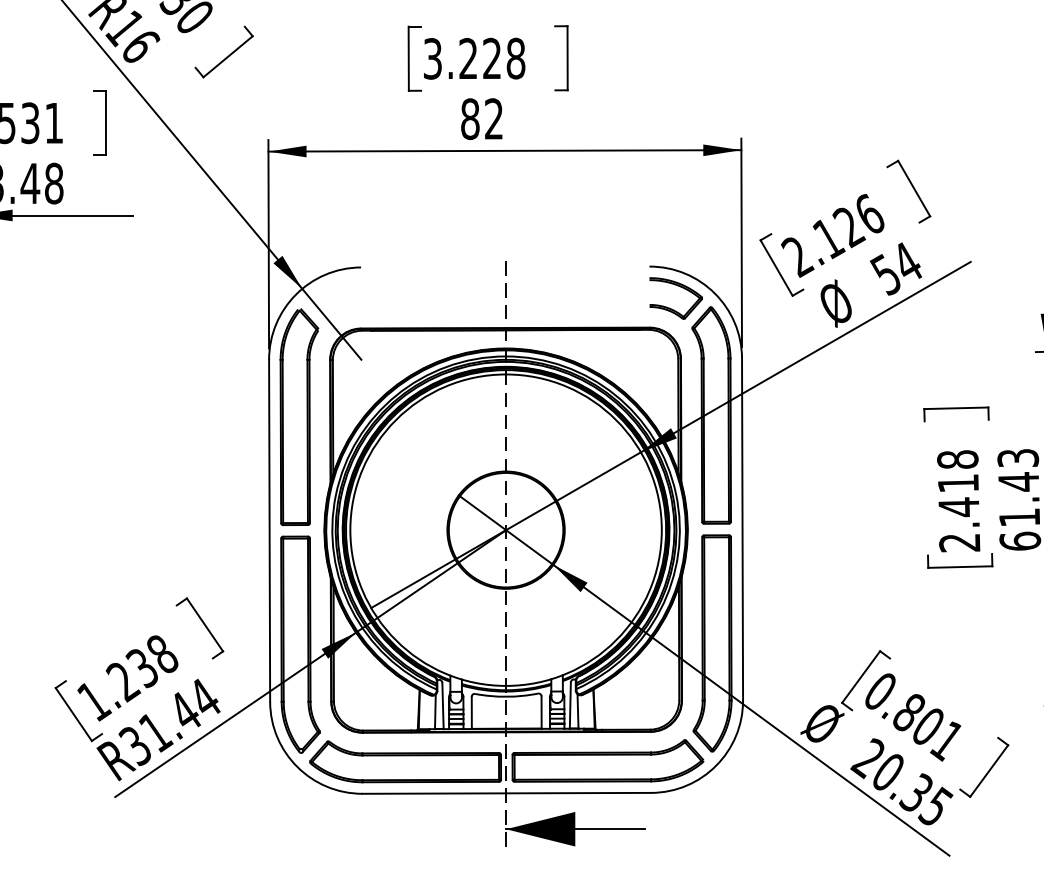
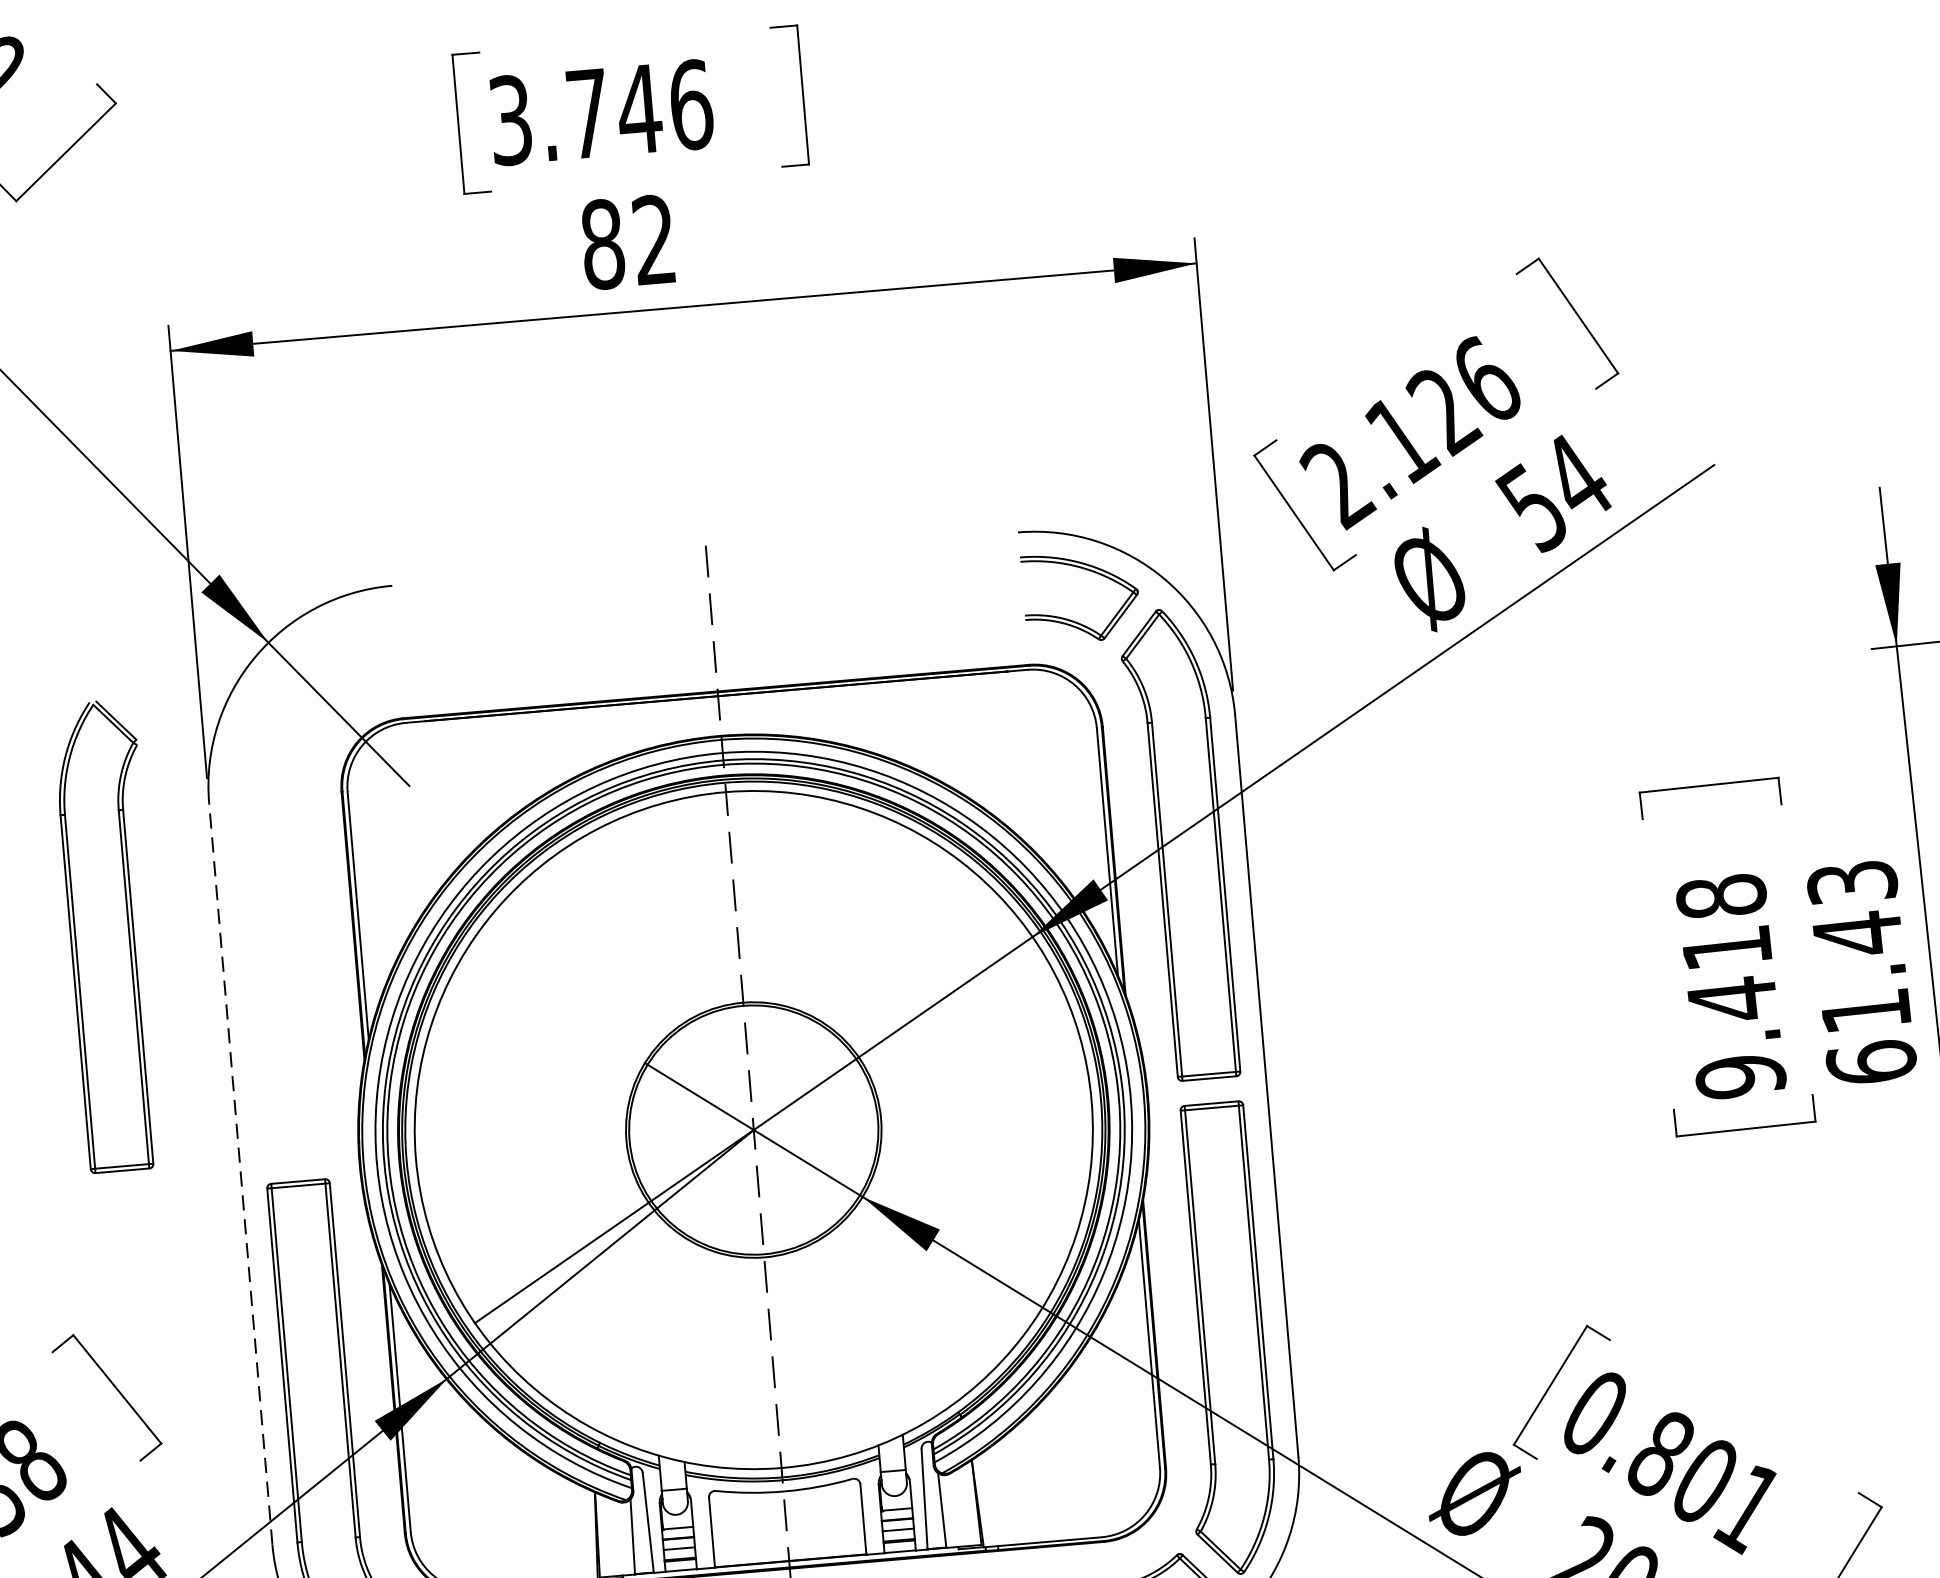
text: (492, 58) -> (640, 108), 3.228 -> 3.746
part: (299, 416) -> (111, 934), moved
line: (269, 530) -> (240, 1172), solid -> dashed
text: (959, 542) -> (1739, 1075), 2.418 -> 9.418

